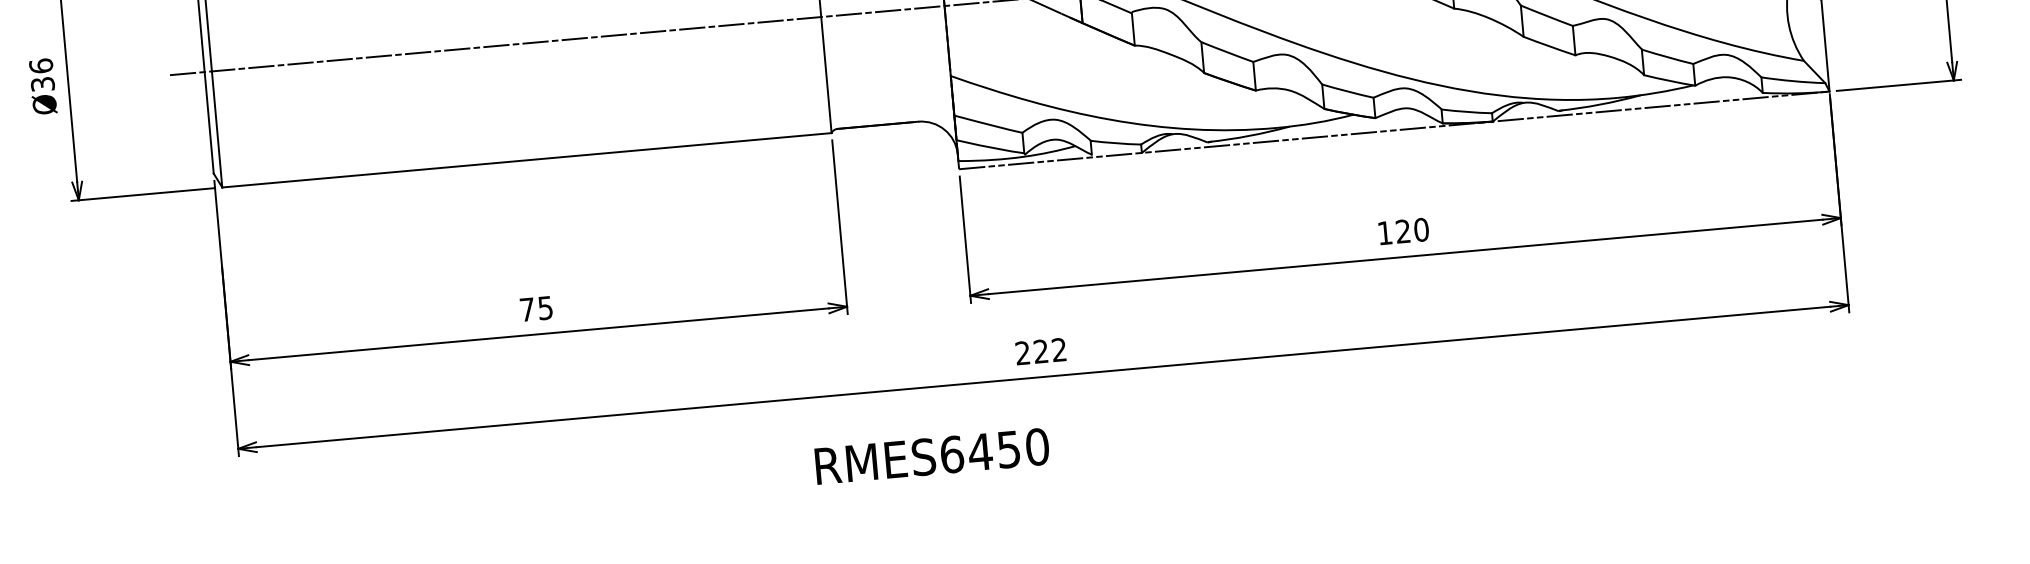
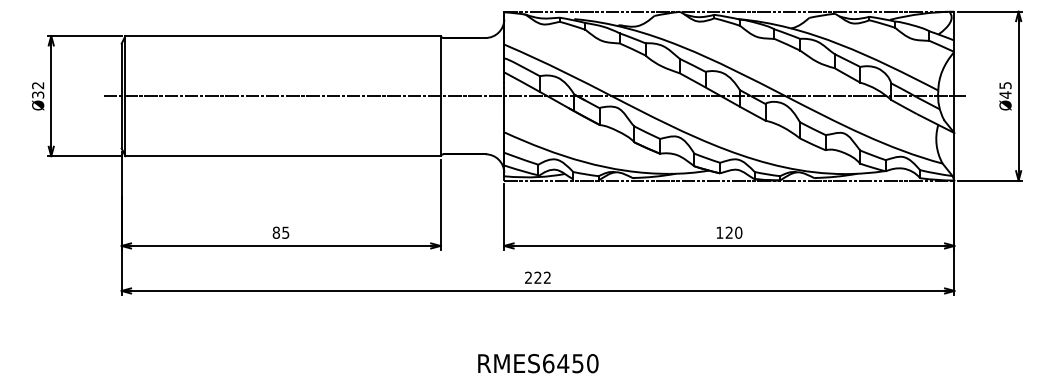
text: (41, 65) -> (38, 85), Ø36 -> Ø32
text: (527, 309) -> (276, 232), 75 -> 85
text: (932, 456) -> (538, 363), moved

